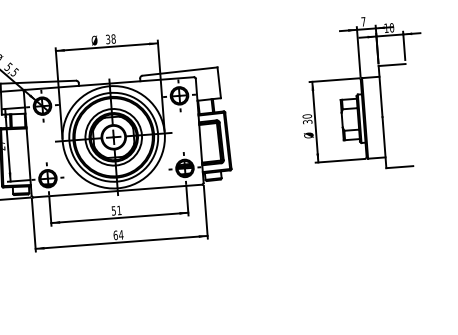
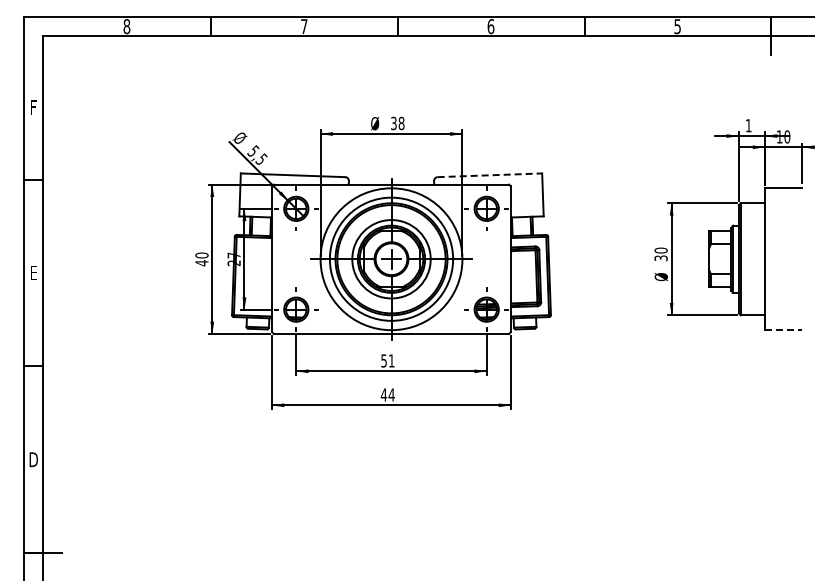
text: (363, 21) -> (748, 125), 7 -> 1
line: (180, 71) -> (490, 175), solid -> dashed
line: (399, 167) -> (783, 330), solid -> dashed
text: (115, 235) -> (383, 394), 64 -> 44

